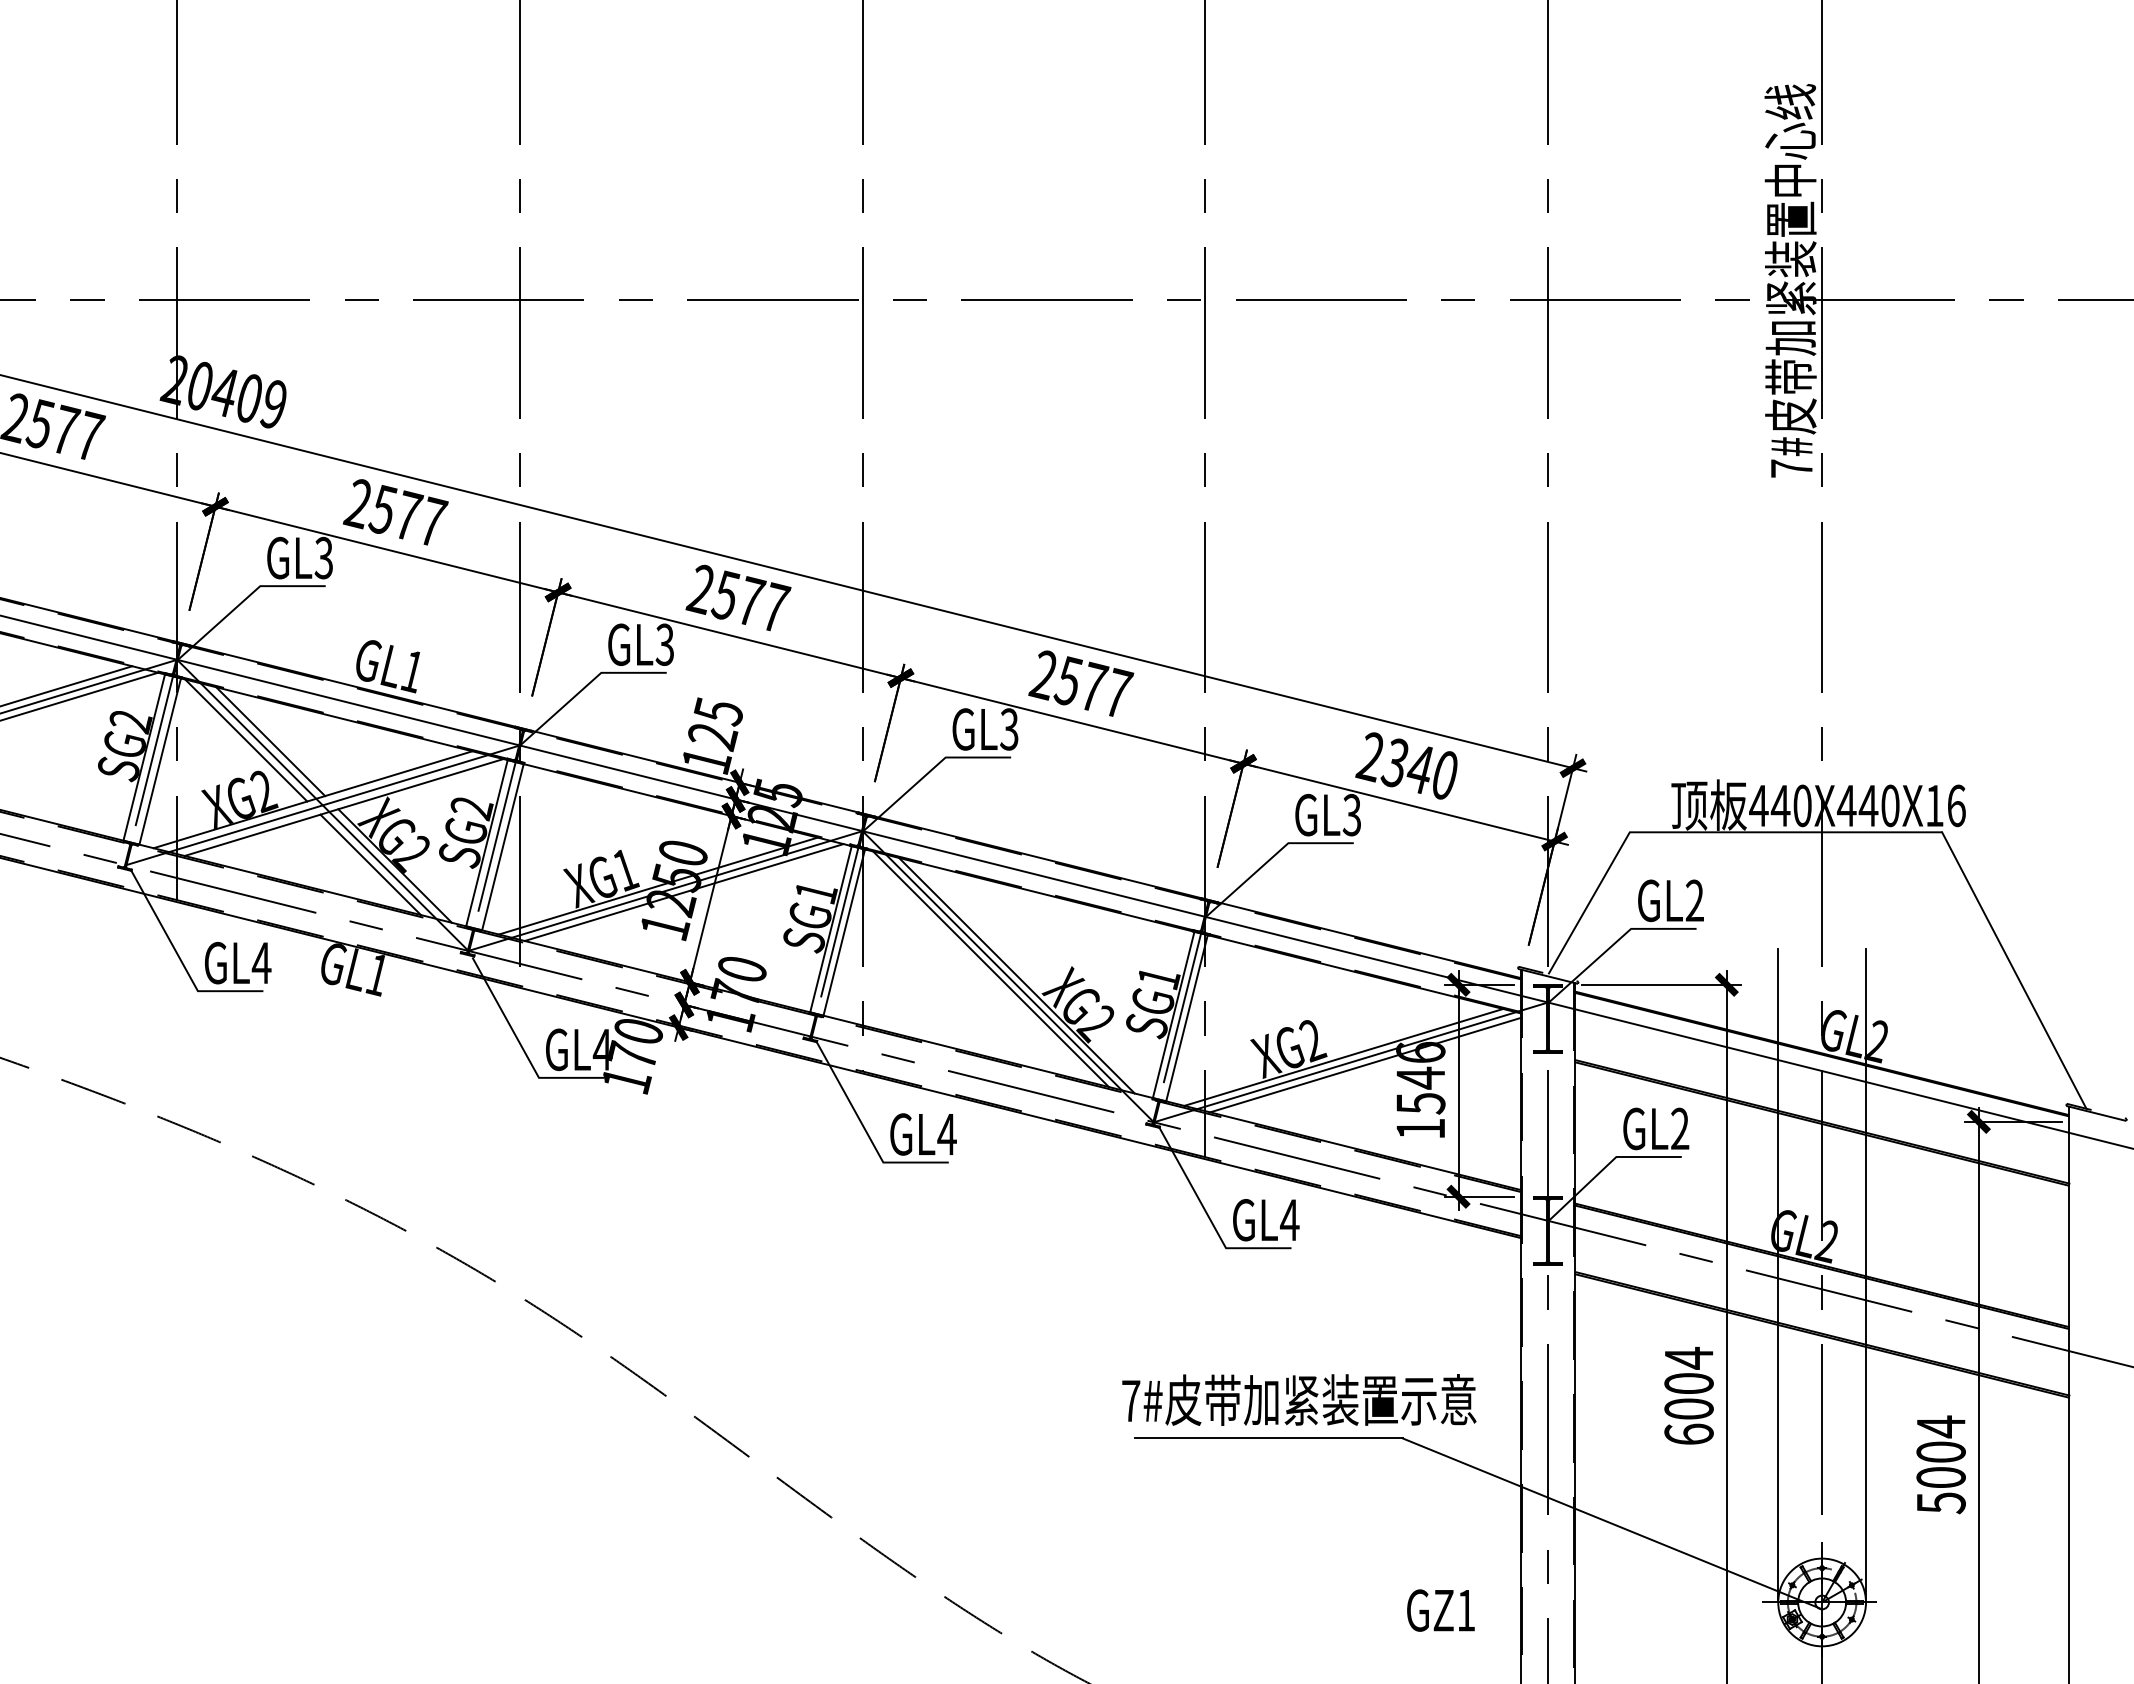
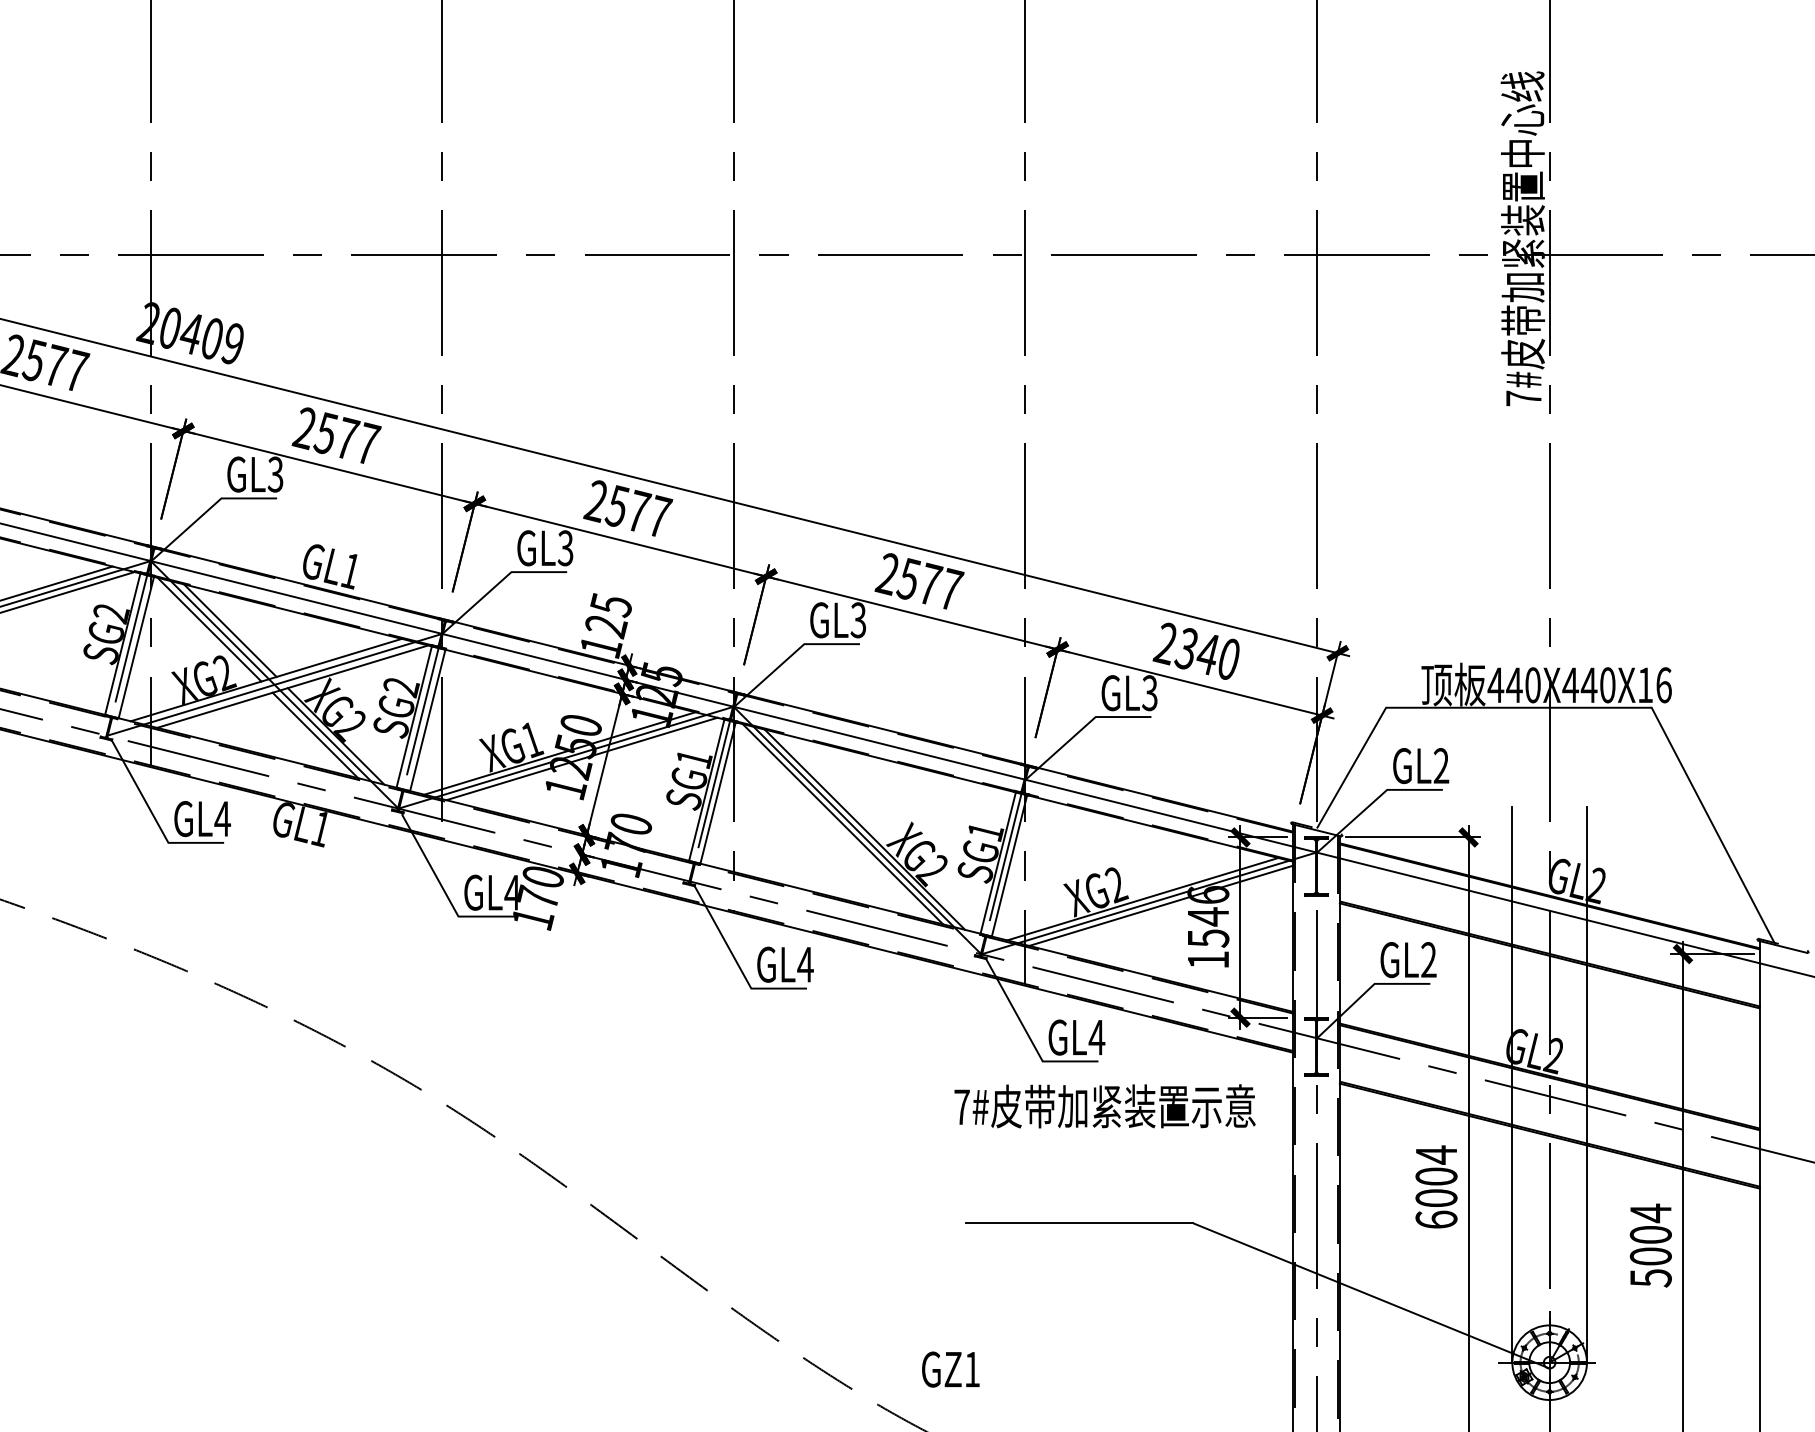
text: (1299, 1399) -> (1105, 1105), moved
text: (1440, 1610) -> (950, 1369), moved

